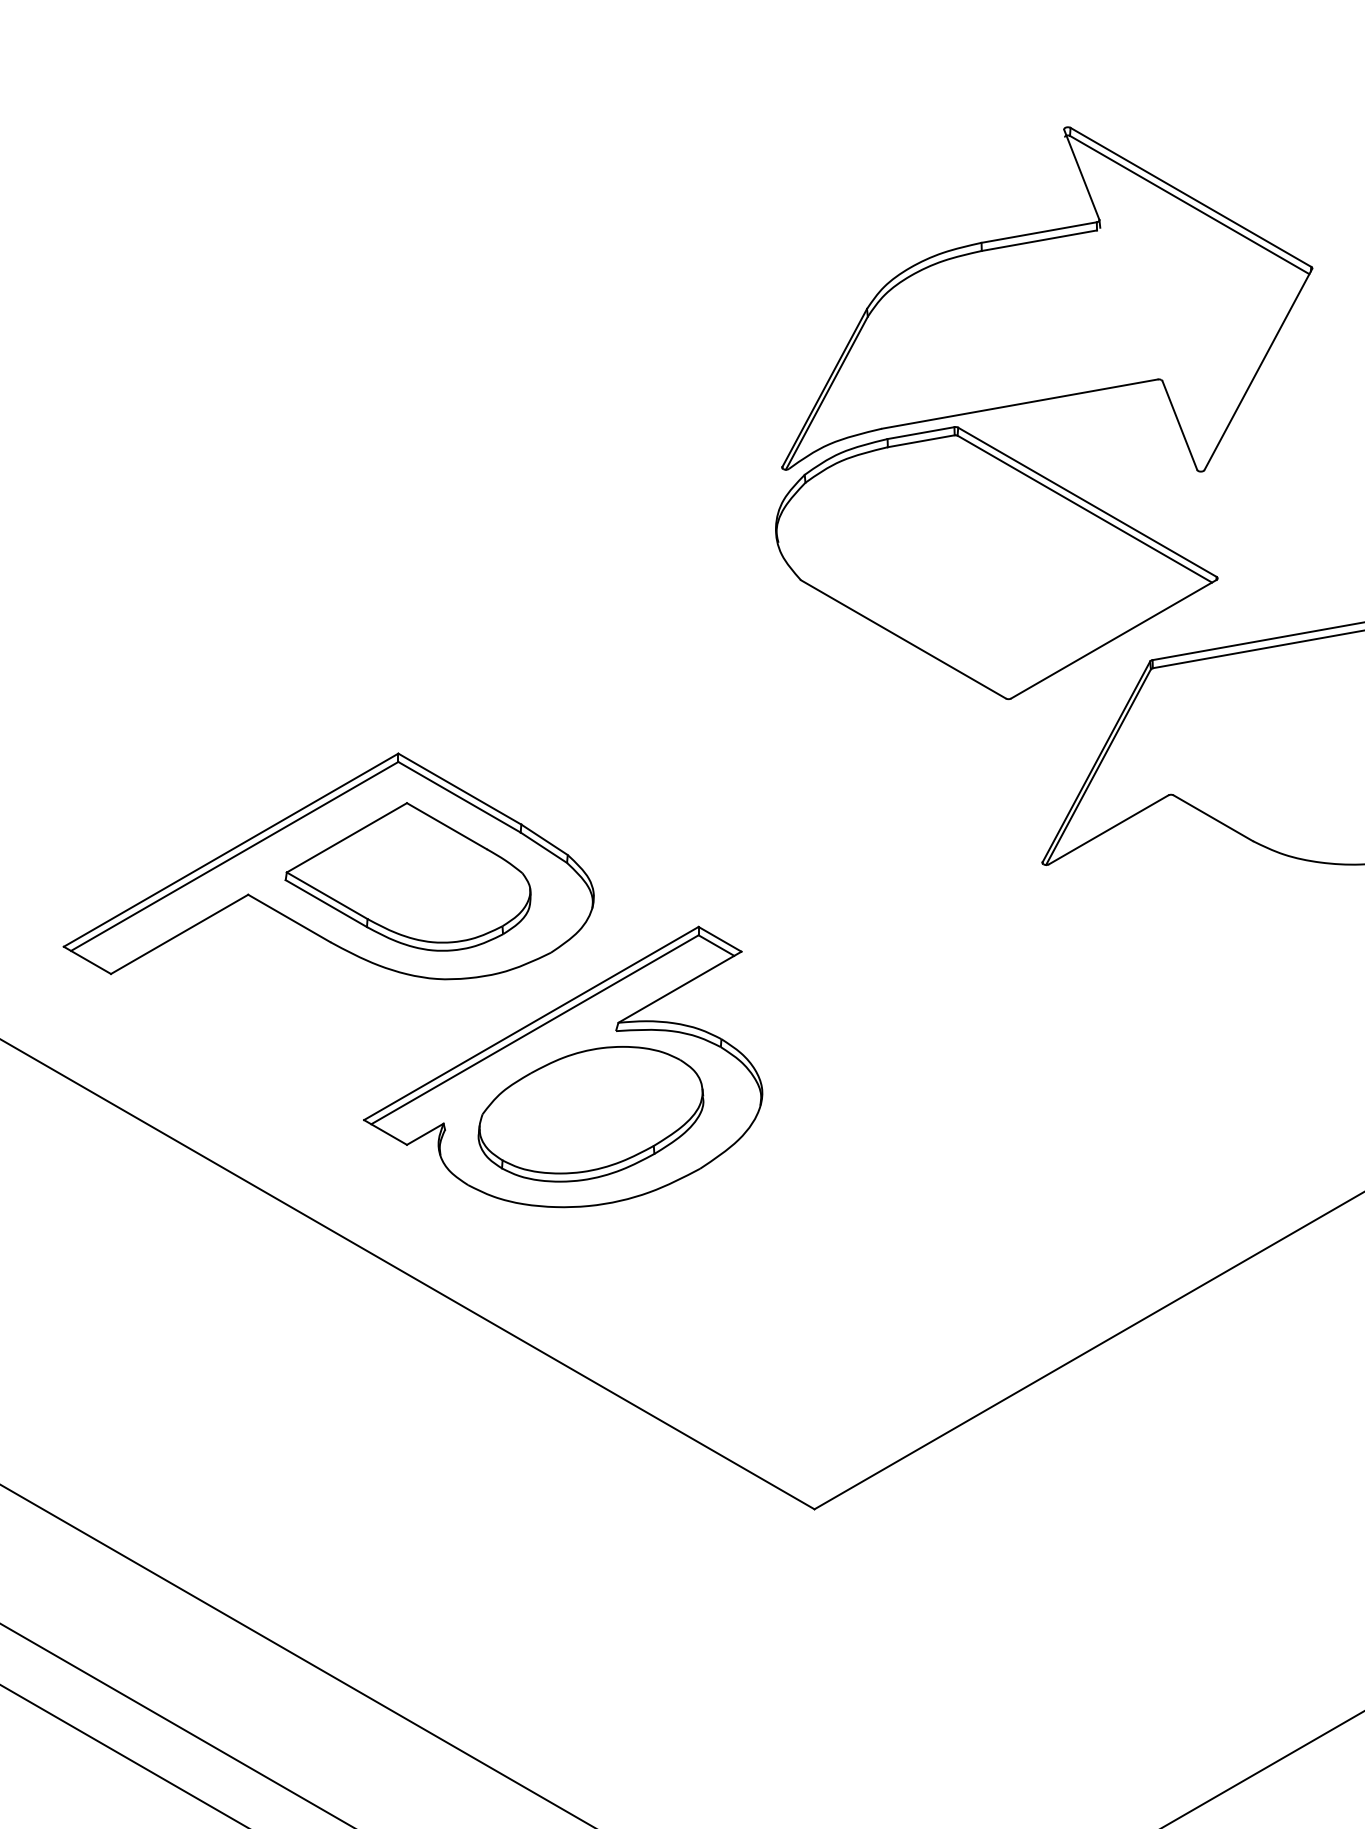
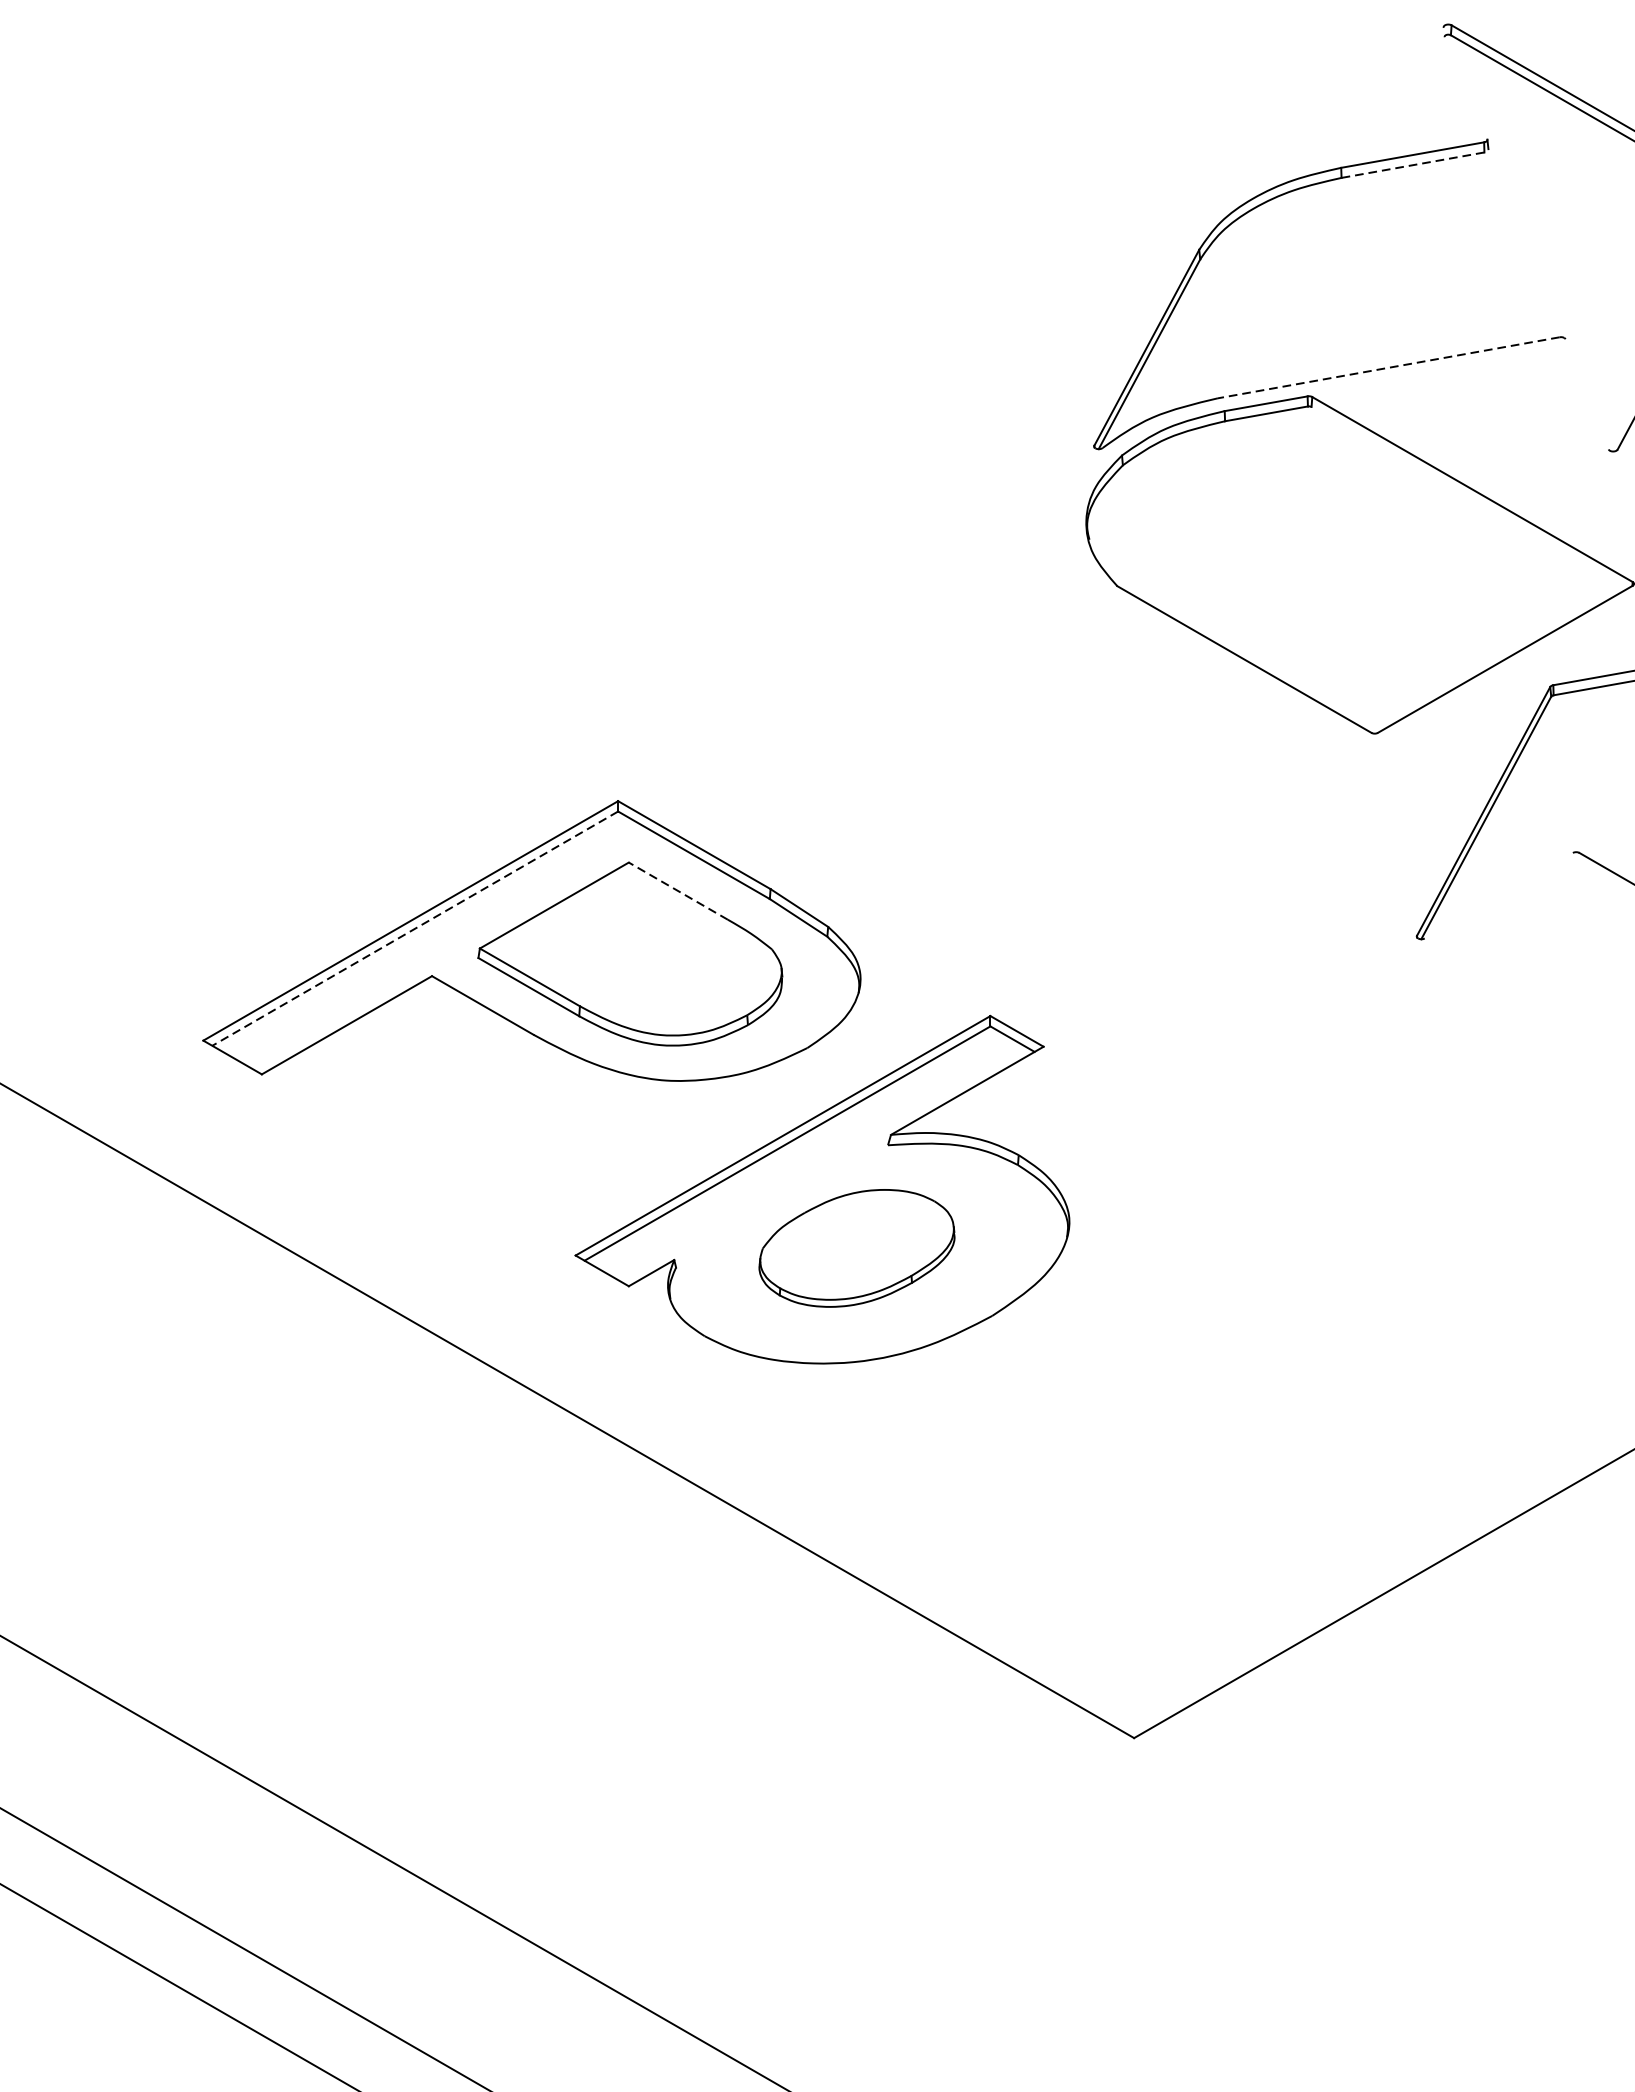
line: (1081, 174) -> (1465, 83), removed
line: (1039, 240) -> (1413, 164), solid -> dashed
line: (1019, 404) -> (1388, 368), solid -> dashed
line: (1179, 425) -> (1586, 394), removed
line: (1084, 508) -> (1468, 497), removed
line: (446, 825) -> (677, 890), solid -> dashed
line: (1108, 829) -> (1498, 895), removed
line: (234, 856) -> (414, 928), solid -> dashed
part: (590, 1114) -> (856, 1248), size x0.7

